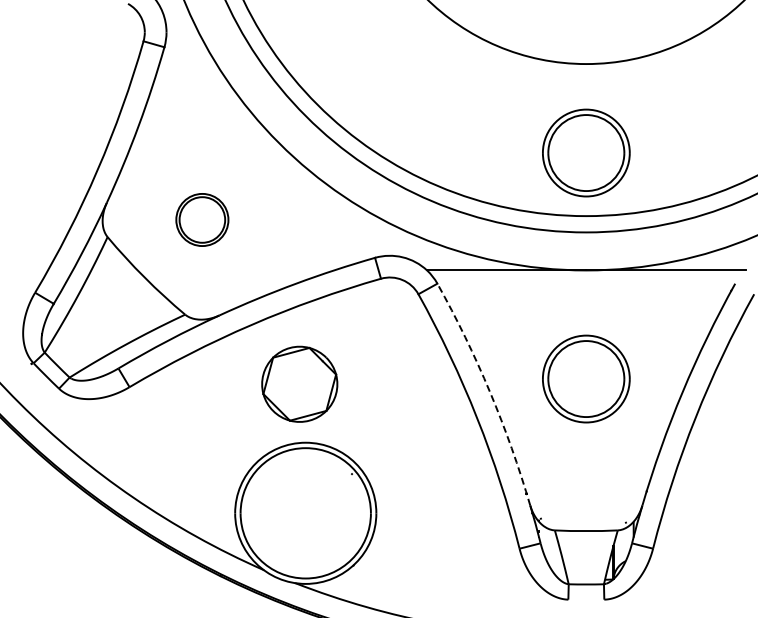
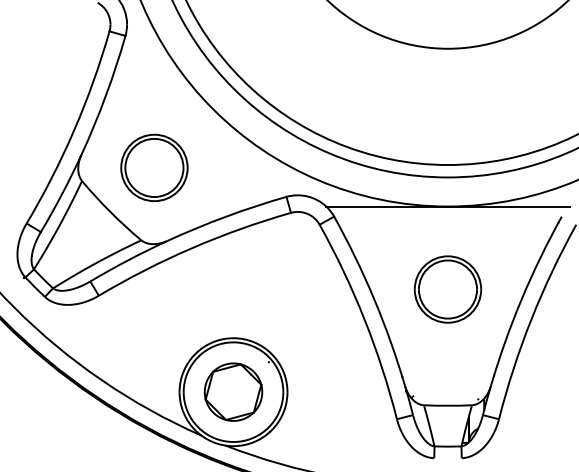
part: (586, 152) -> (448, 116), removed
part: (202, 219) -> (154, 167), size x1.67
part: (299, 383) -> (233, 391), moved
arc: (490, 392) -> (374, 299), dashed -> solid

